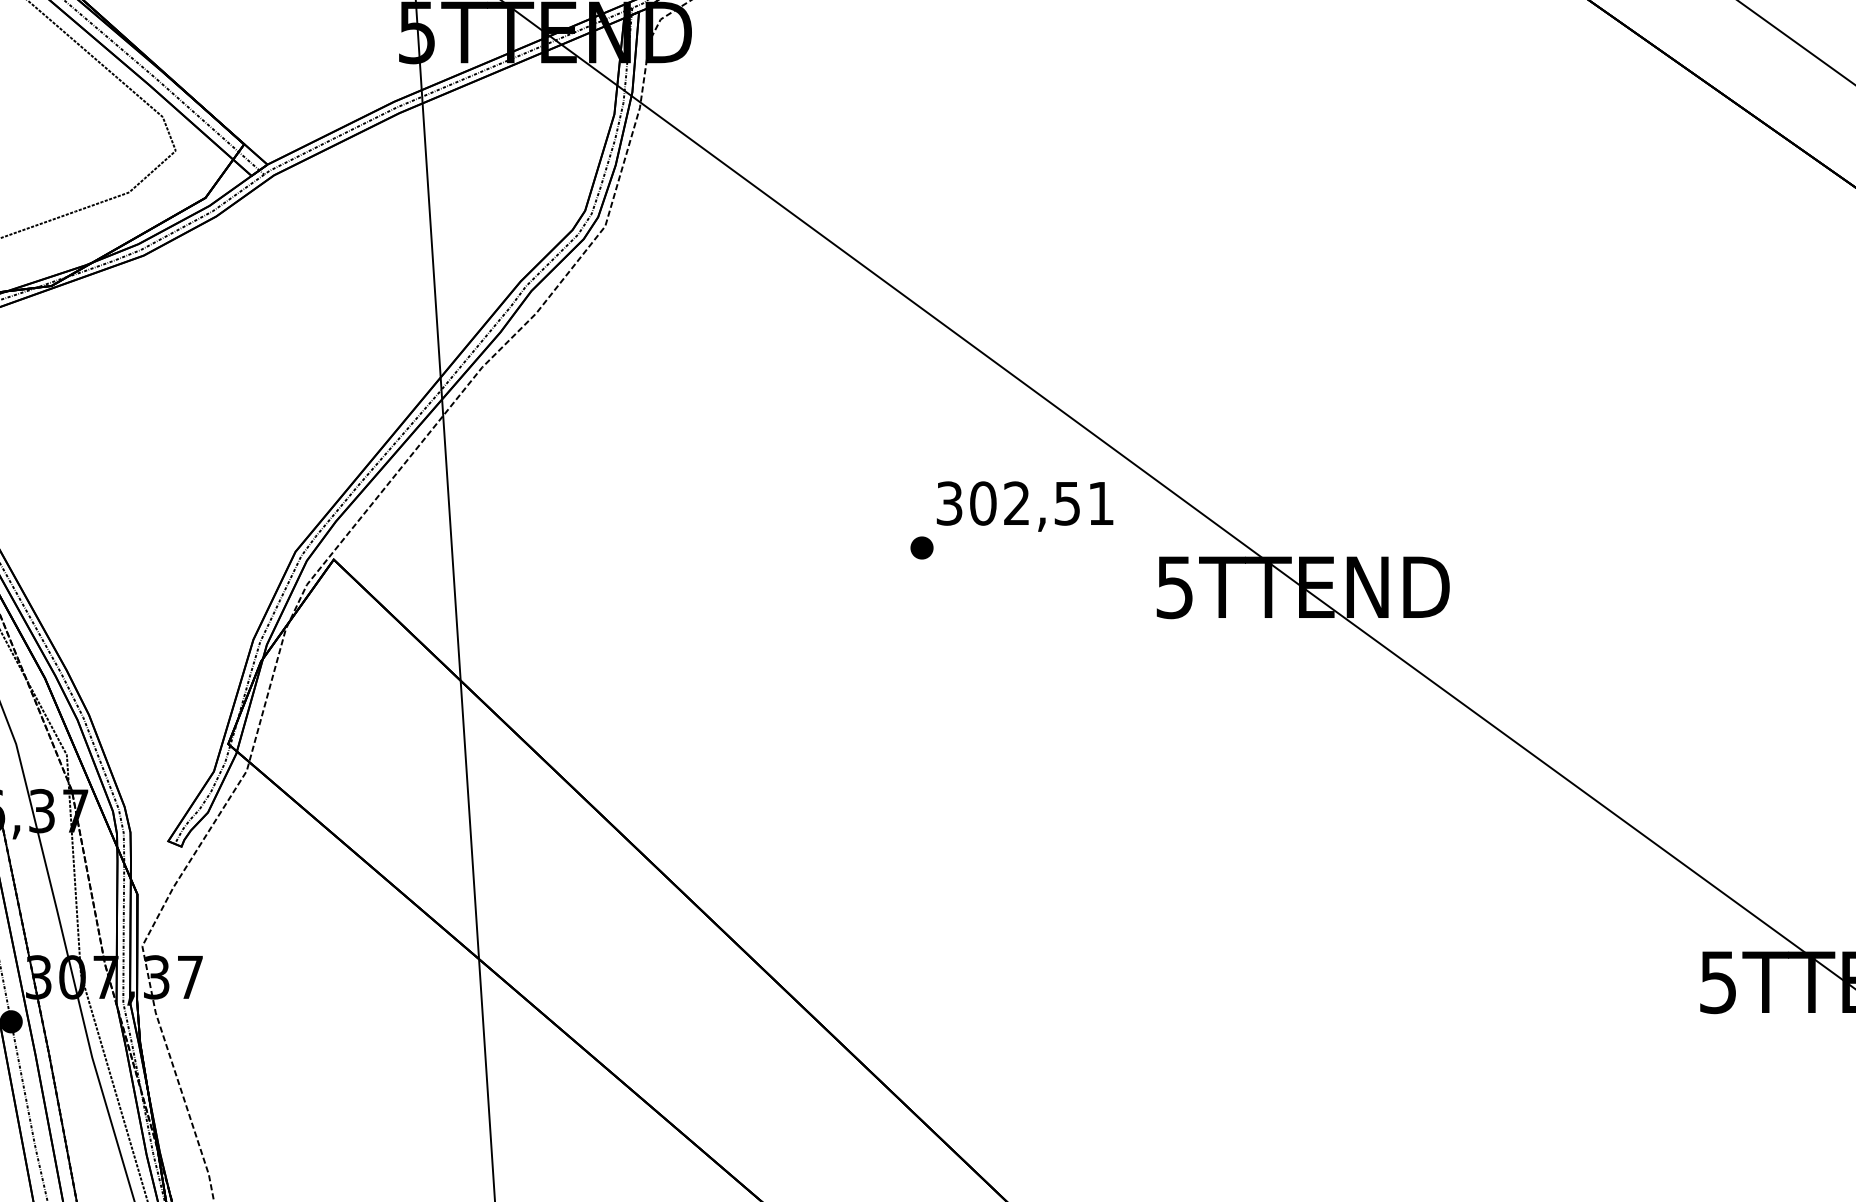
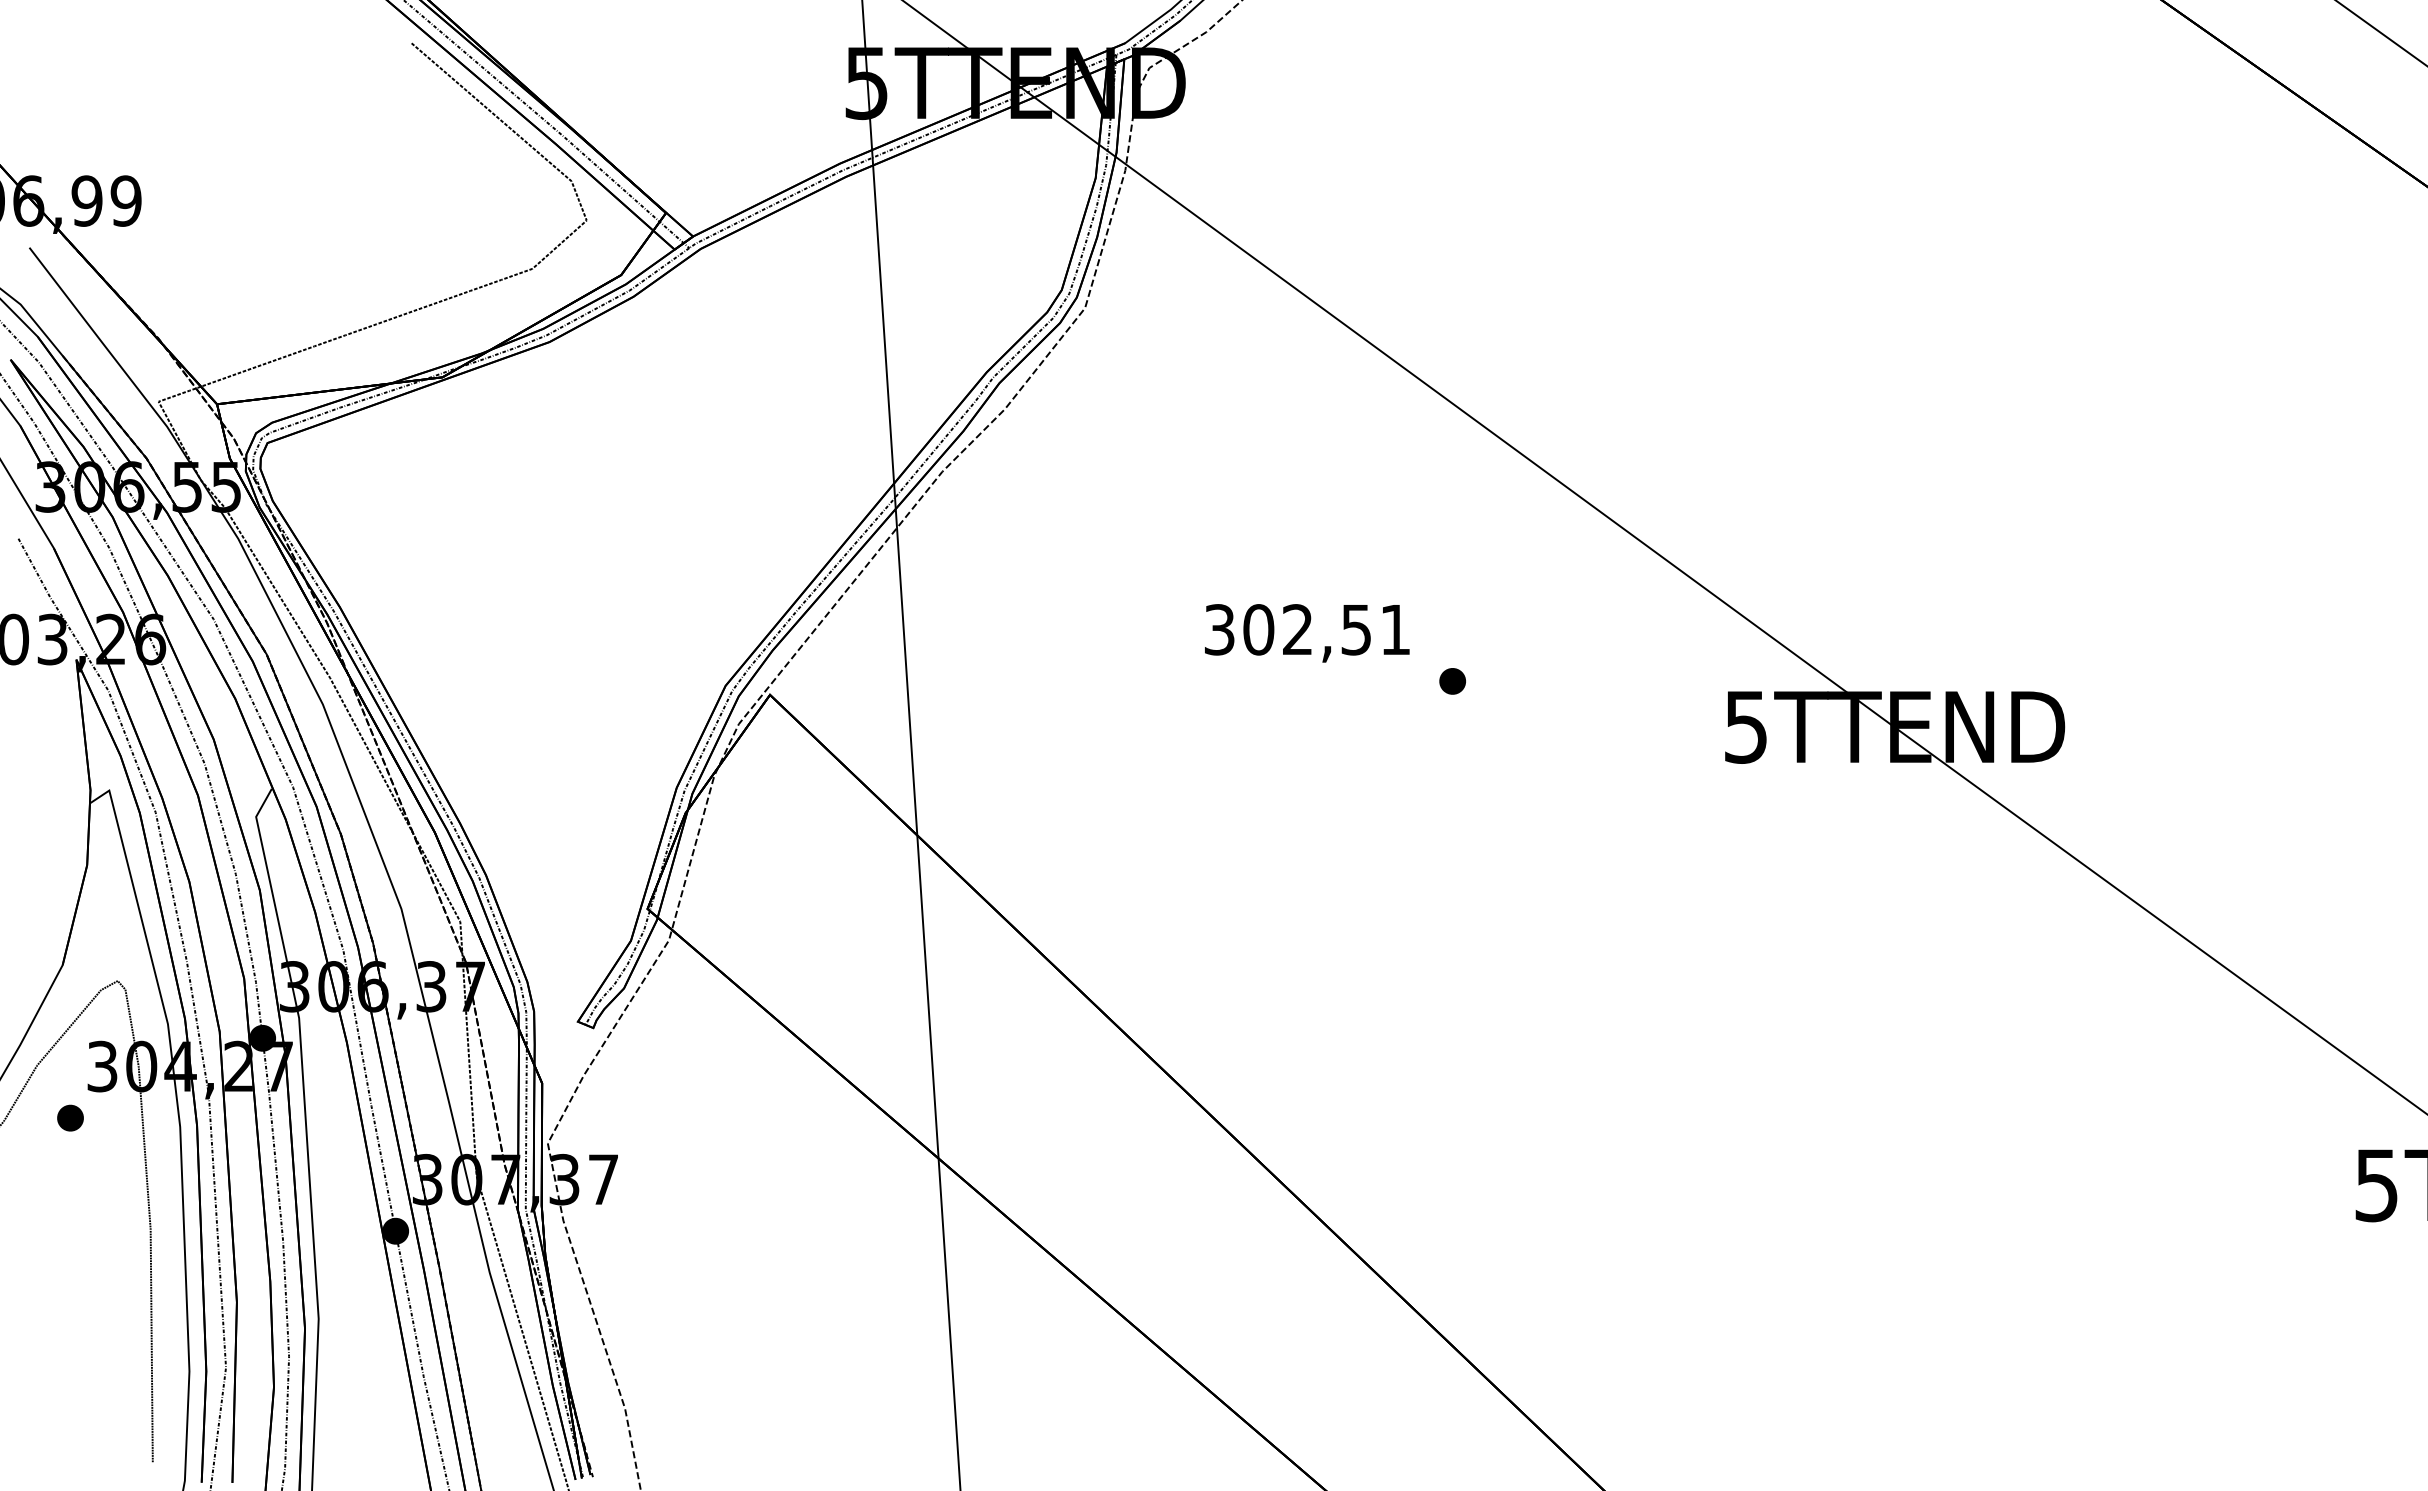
text: (1025, 506) -> (1307, 633), moved

